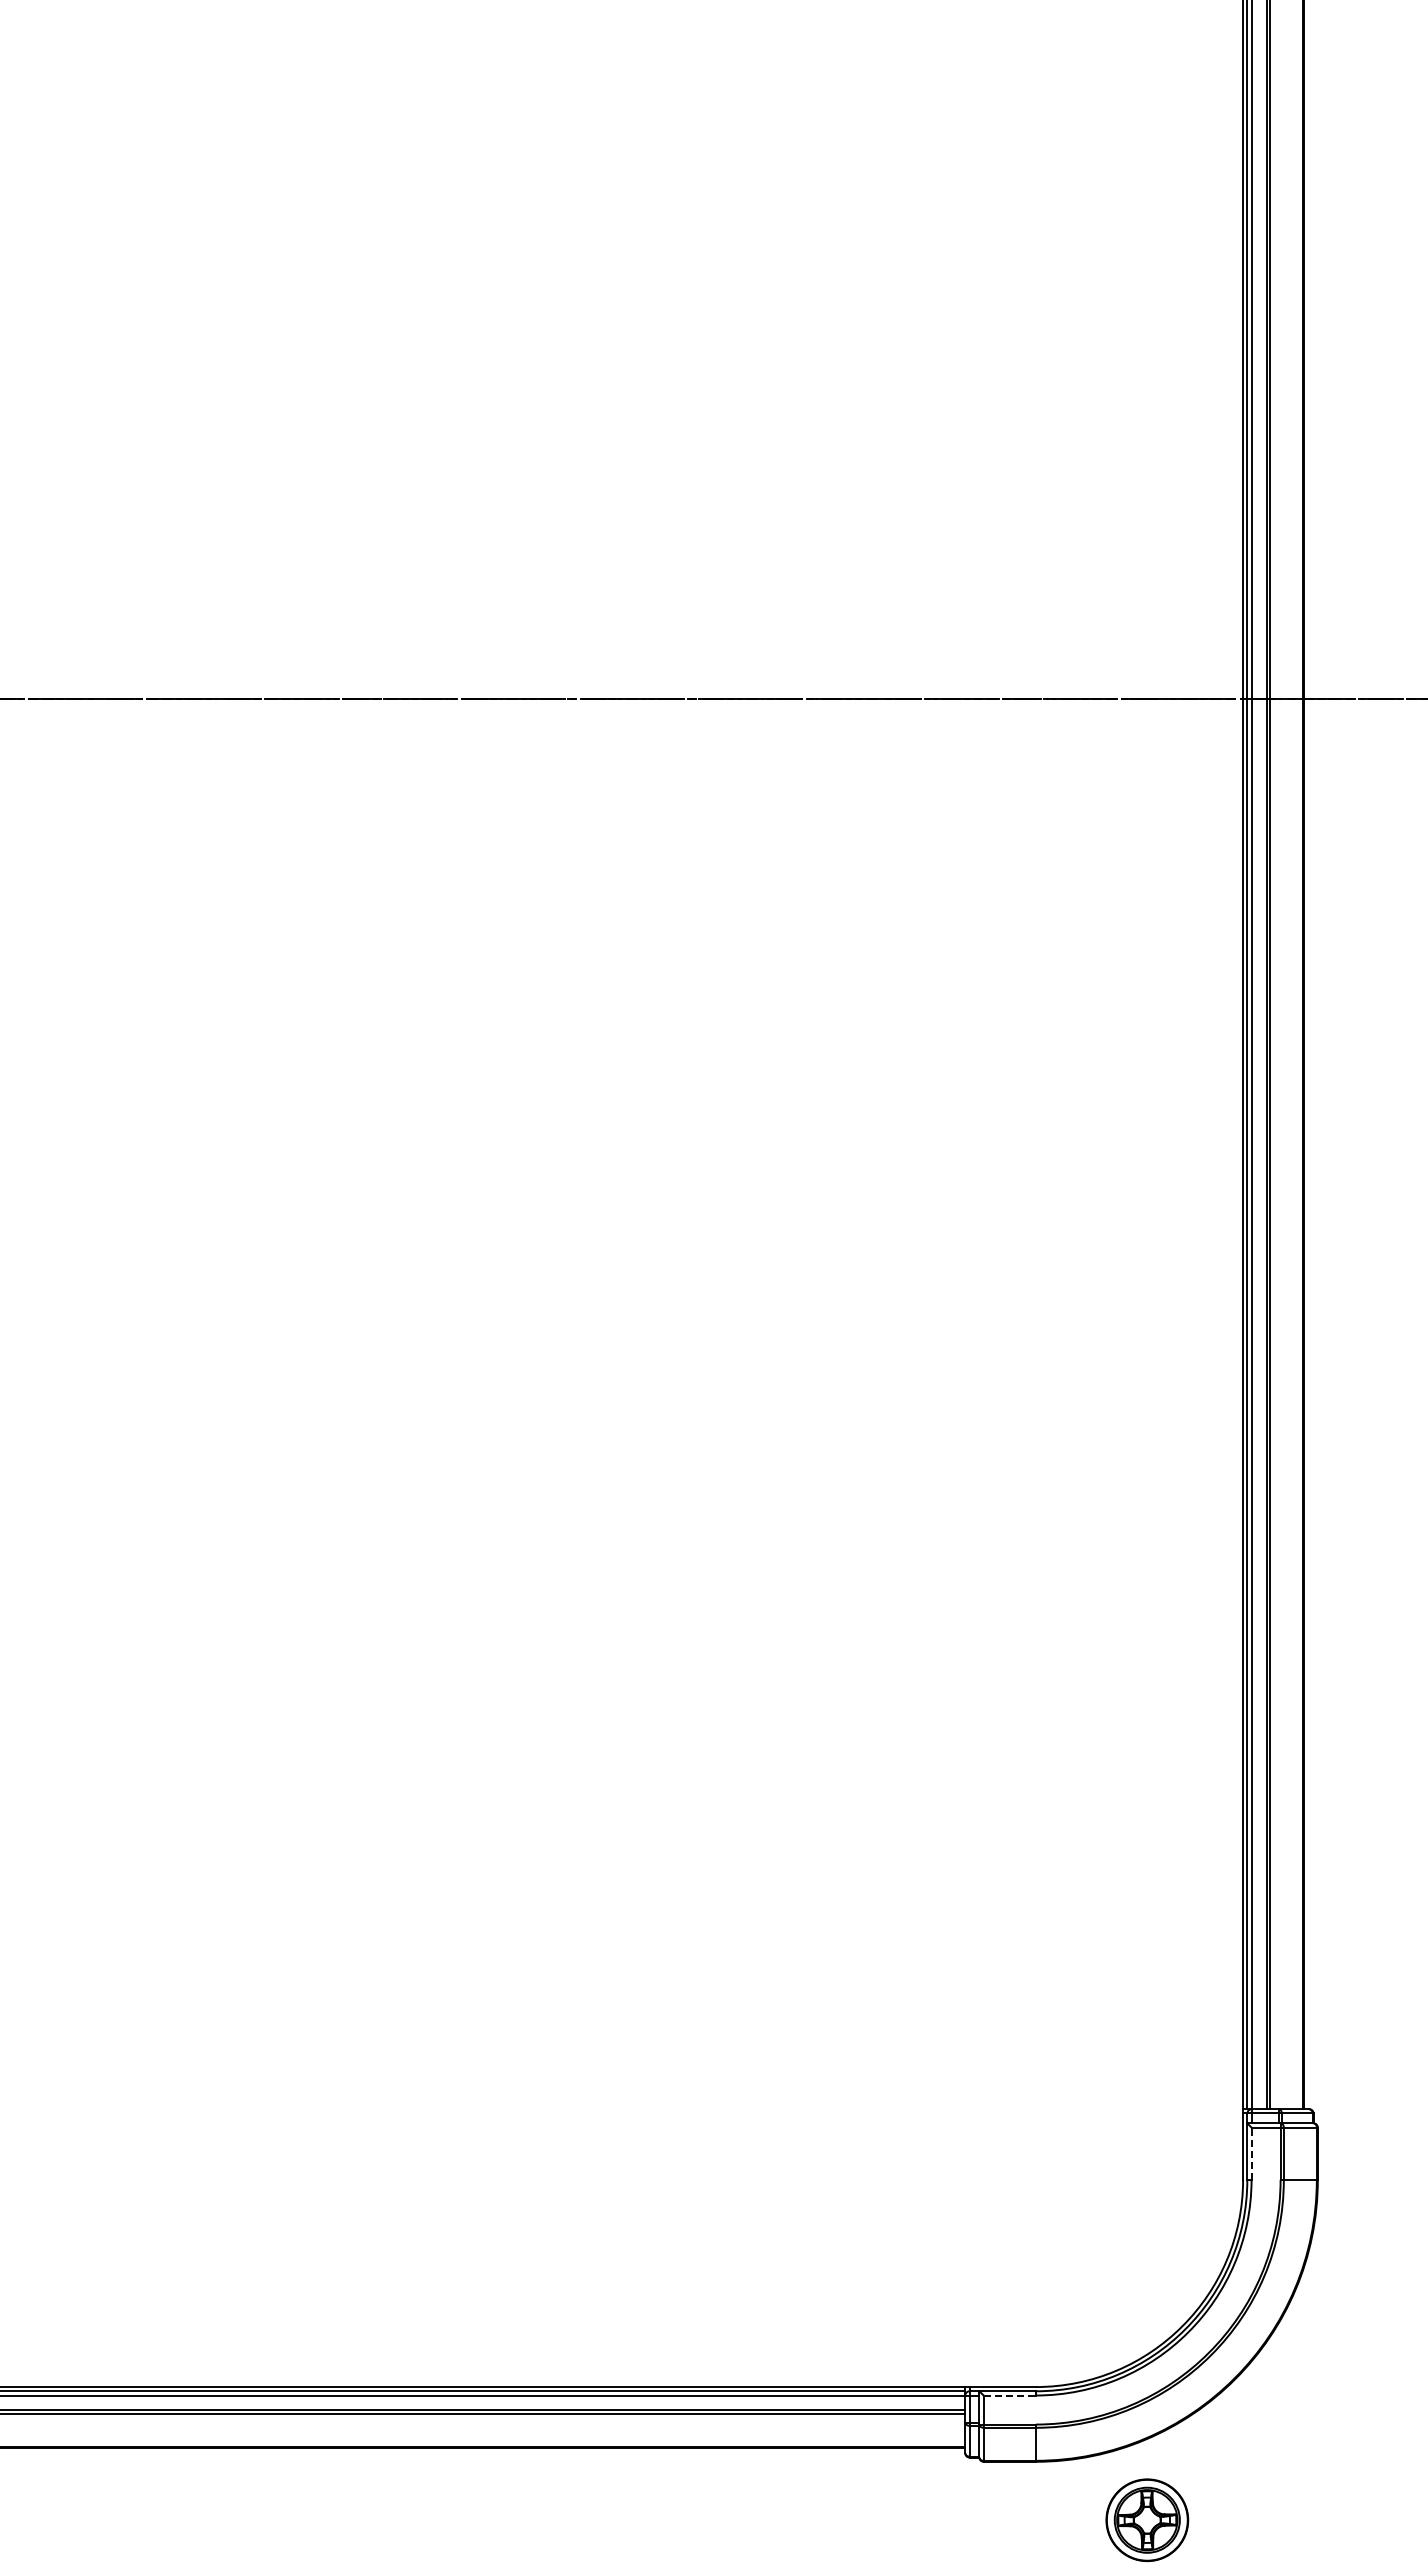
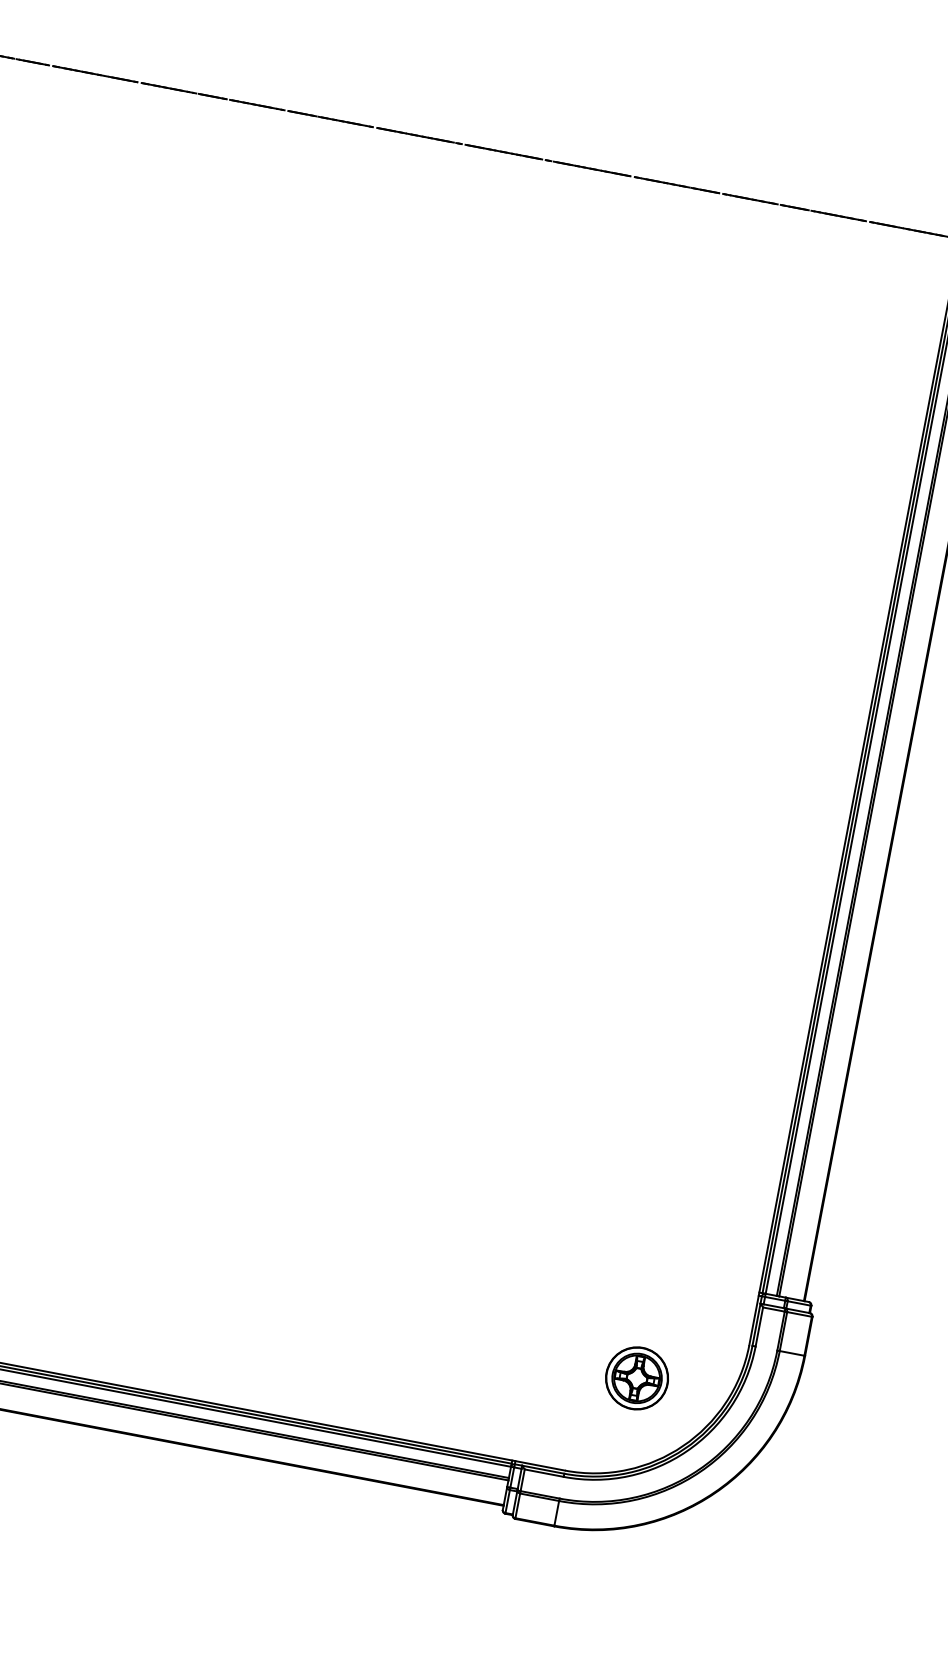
line: (1251, 2153) -> (759, 1326), dashed -> solid
line: (1010, 2395) -> (544, 1473), dashed -> solid
part: (1147, 2520) -> (637, 1378), moved

